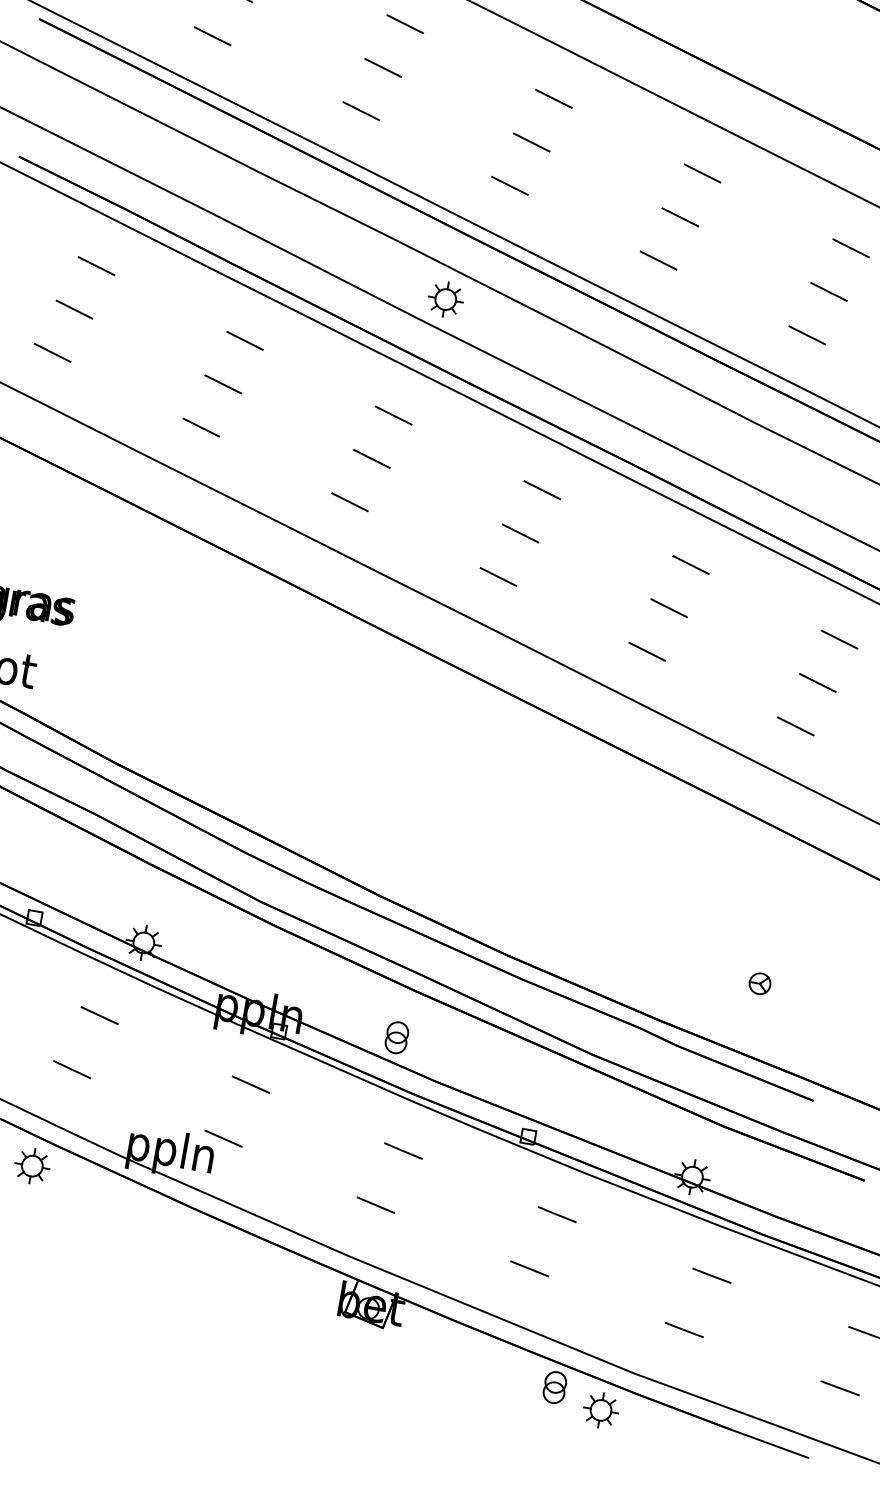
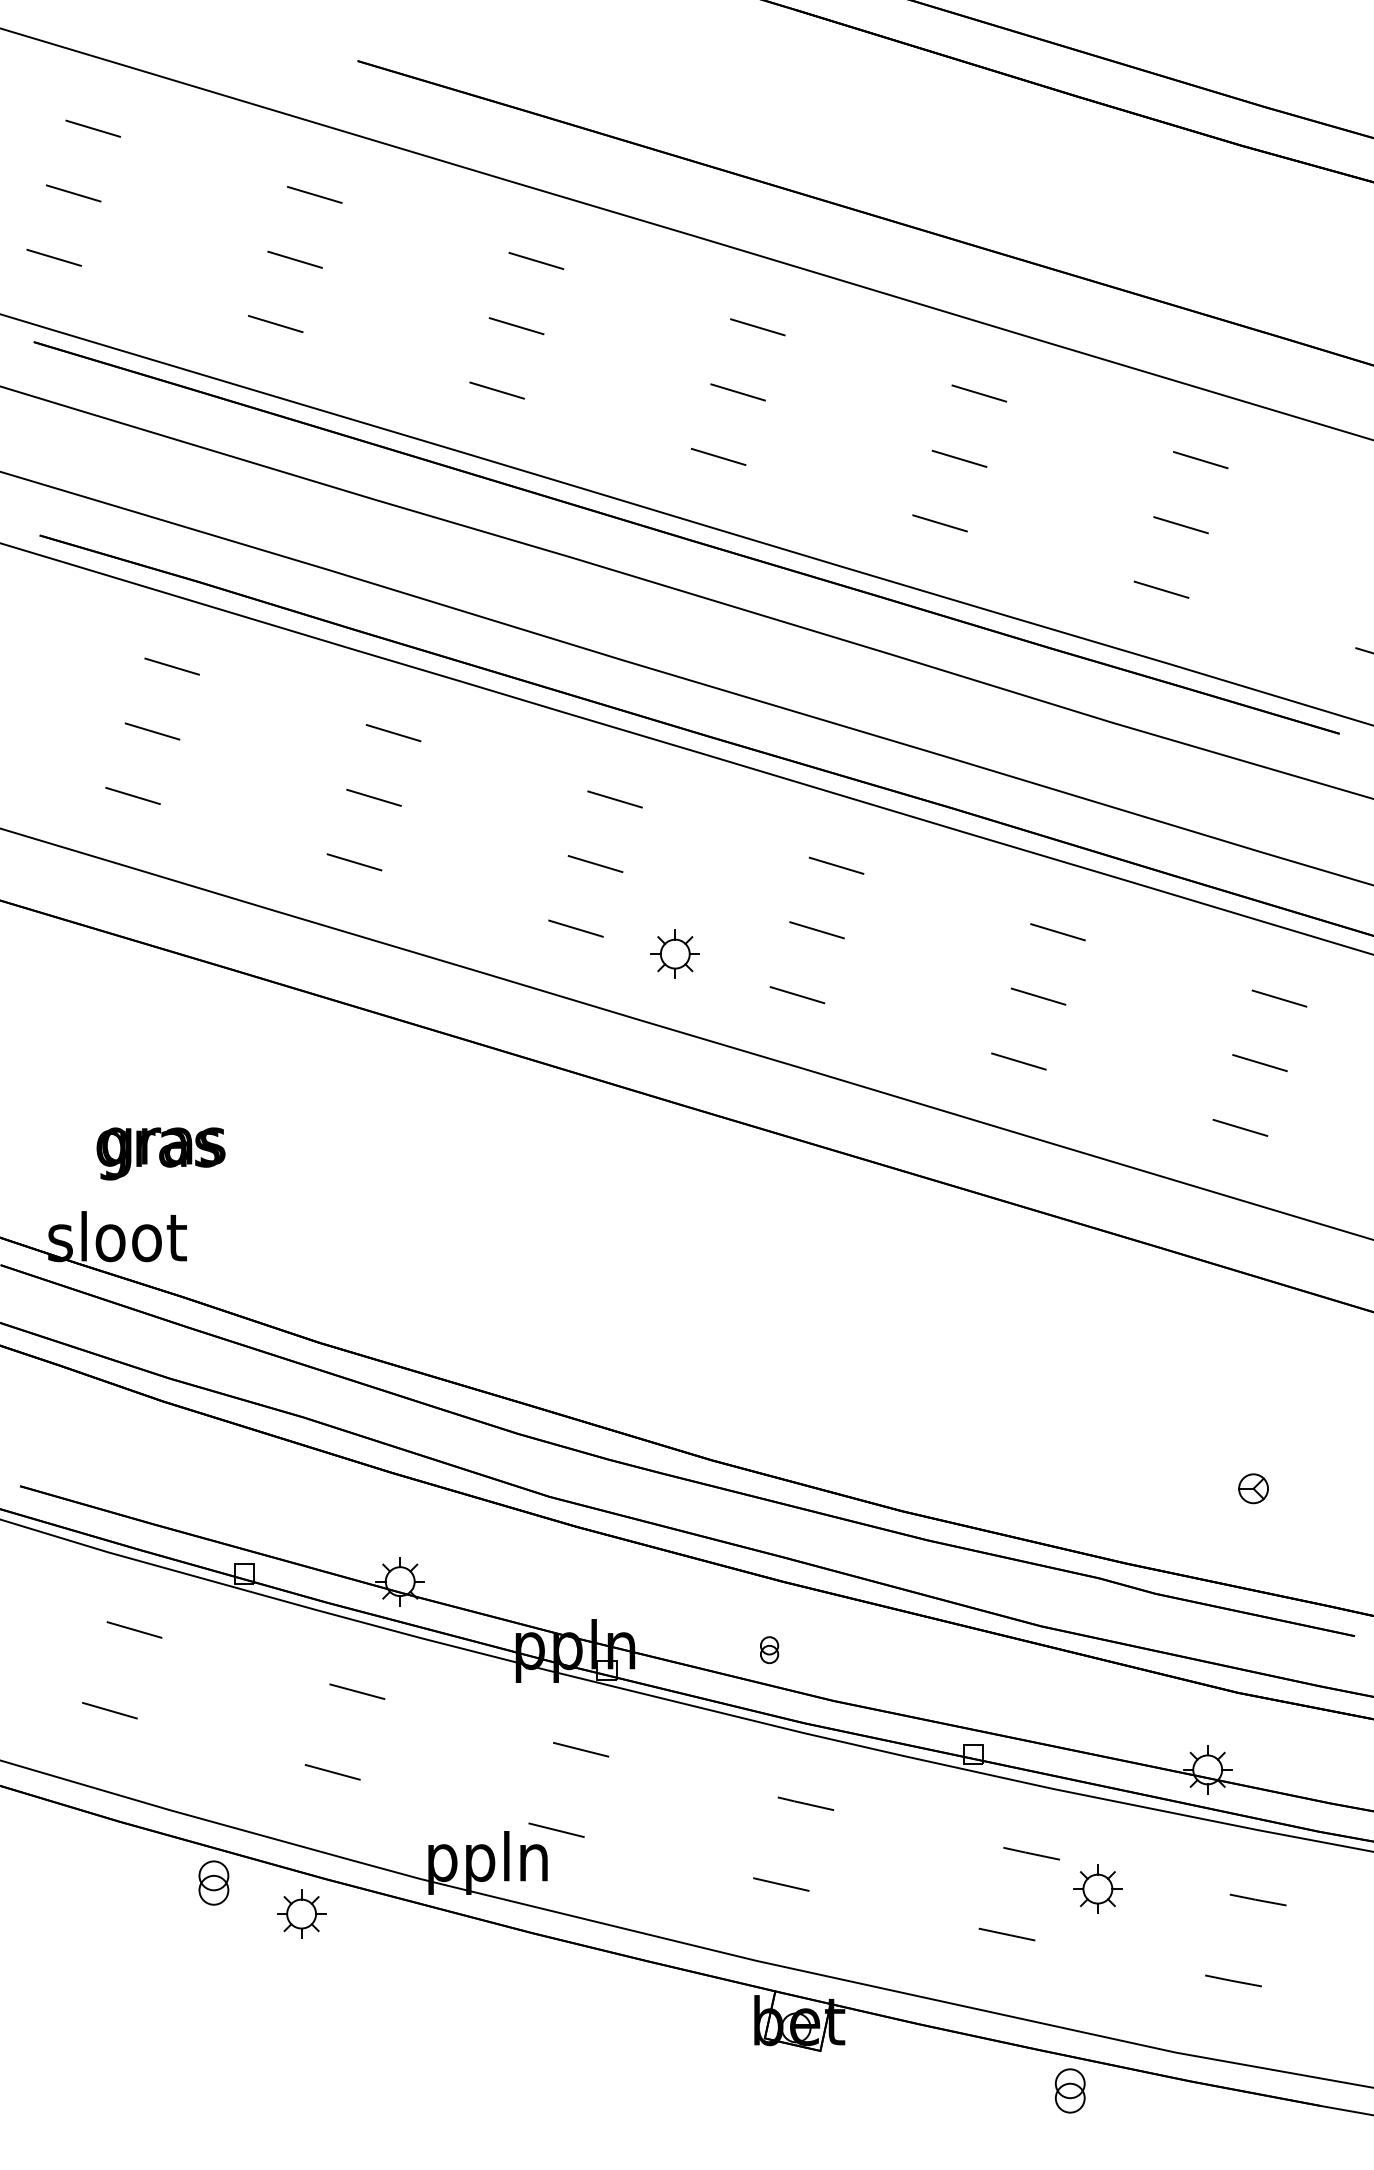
part: (445, 299) -> (674, 953), moved
part: (396, 1037) -> (769, 1649), size x0.6
part: (600, 1409) -> (1097, 1888), moved

